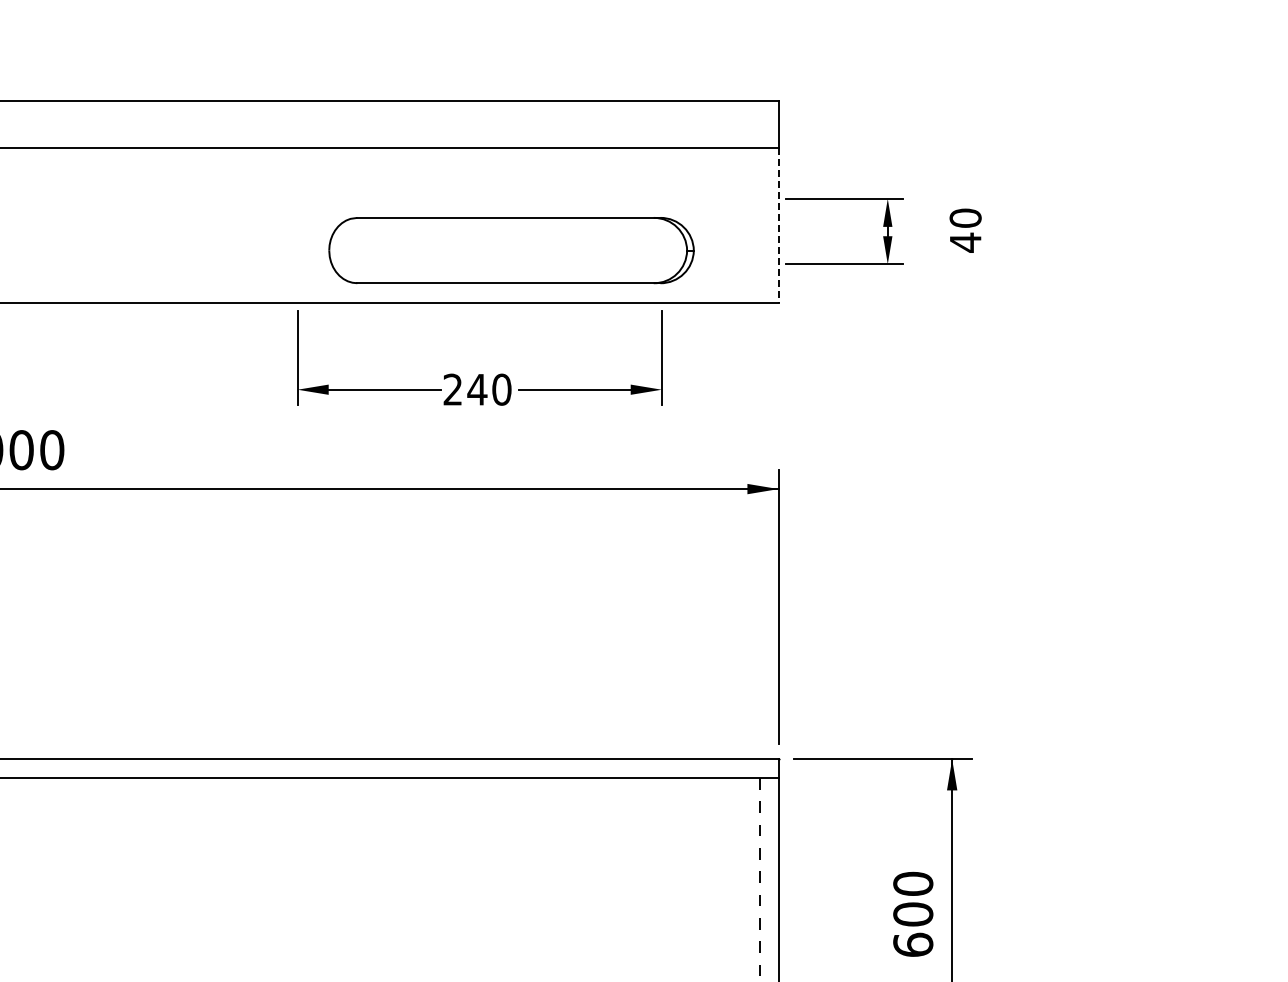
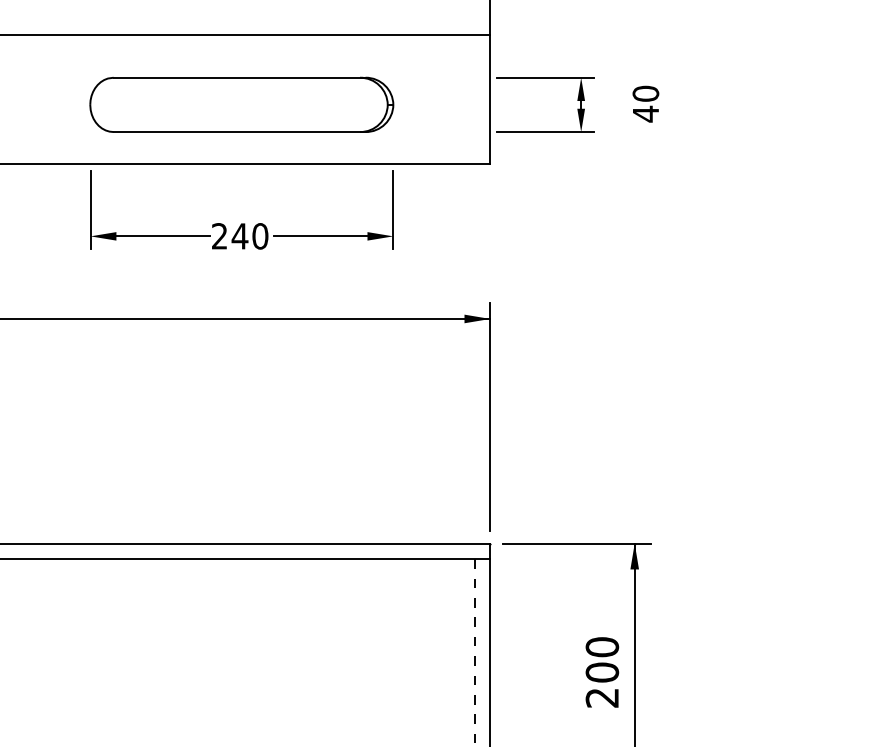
line: (778, 225) -> (490, 99), dashed -> solid
part: (511, 250) -> (241, 104), moved
text: (913, 944) -> (602, 697), 600 -> 200

